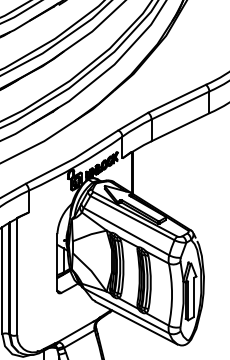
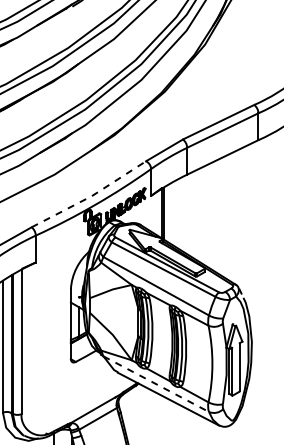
line: (74, 158) -> (91, 196), solid -> dashed
line: (126, 311) -> (156, 384), solid -> dashed

